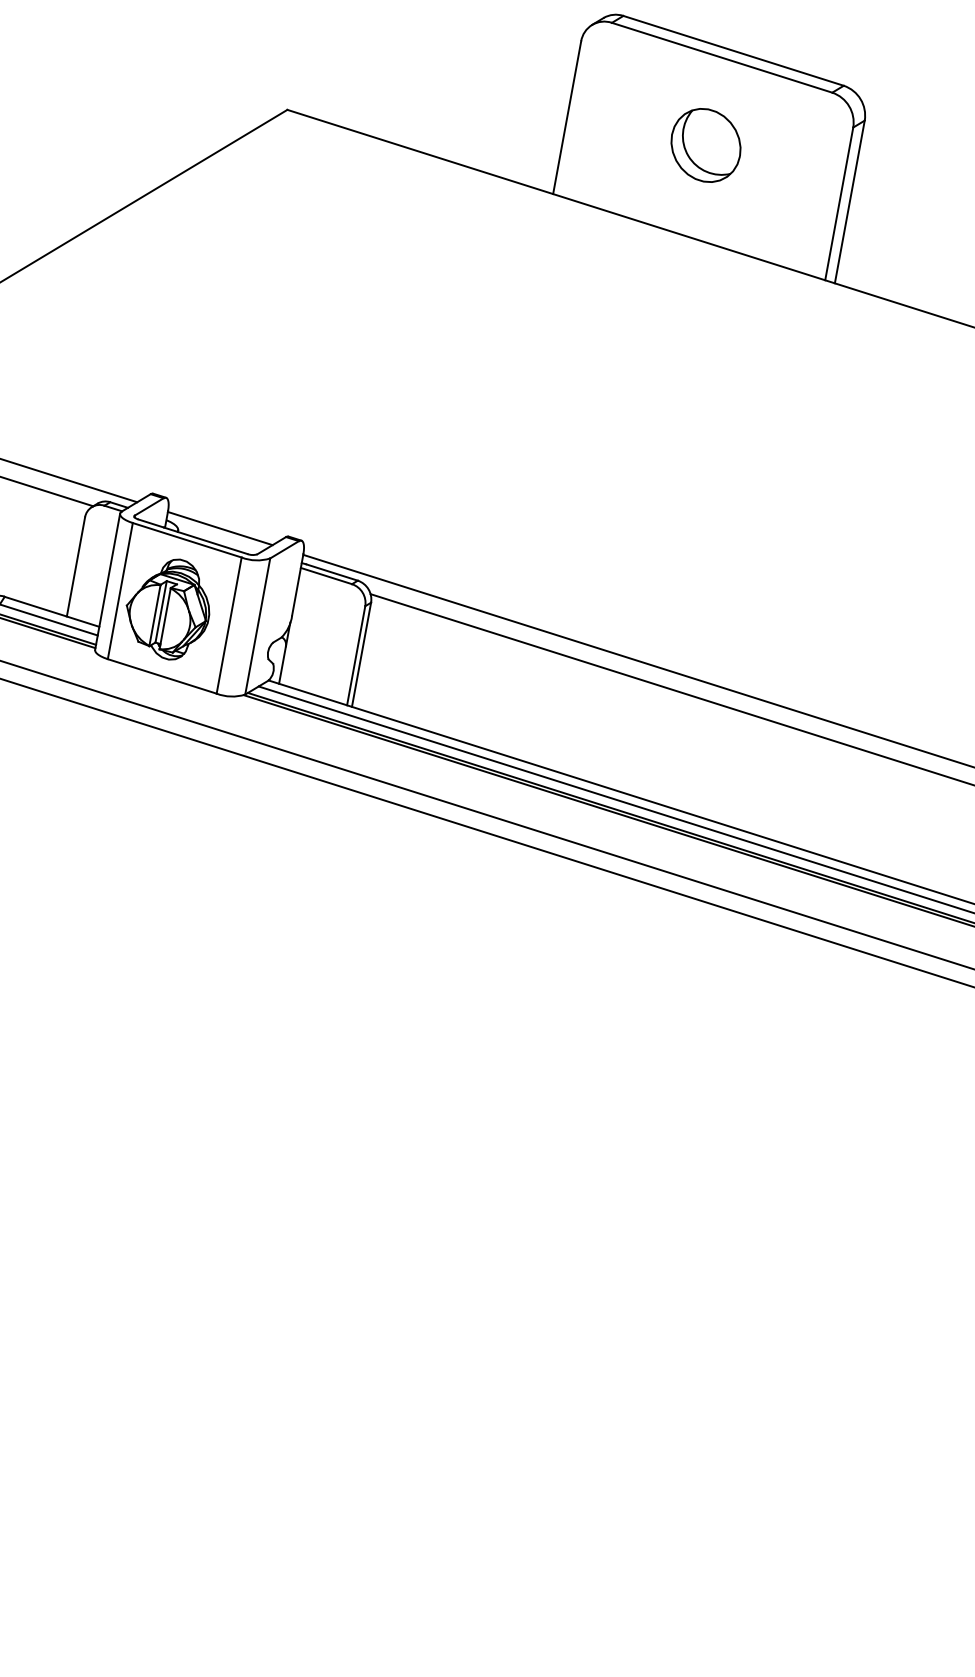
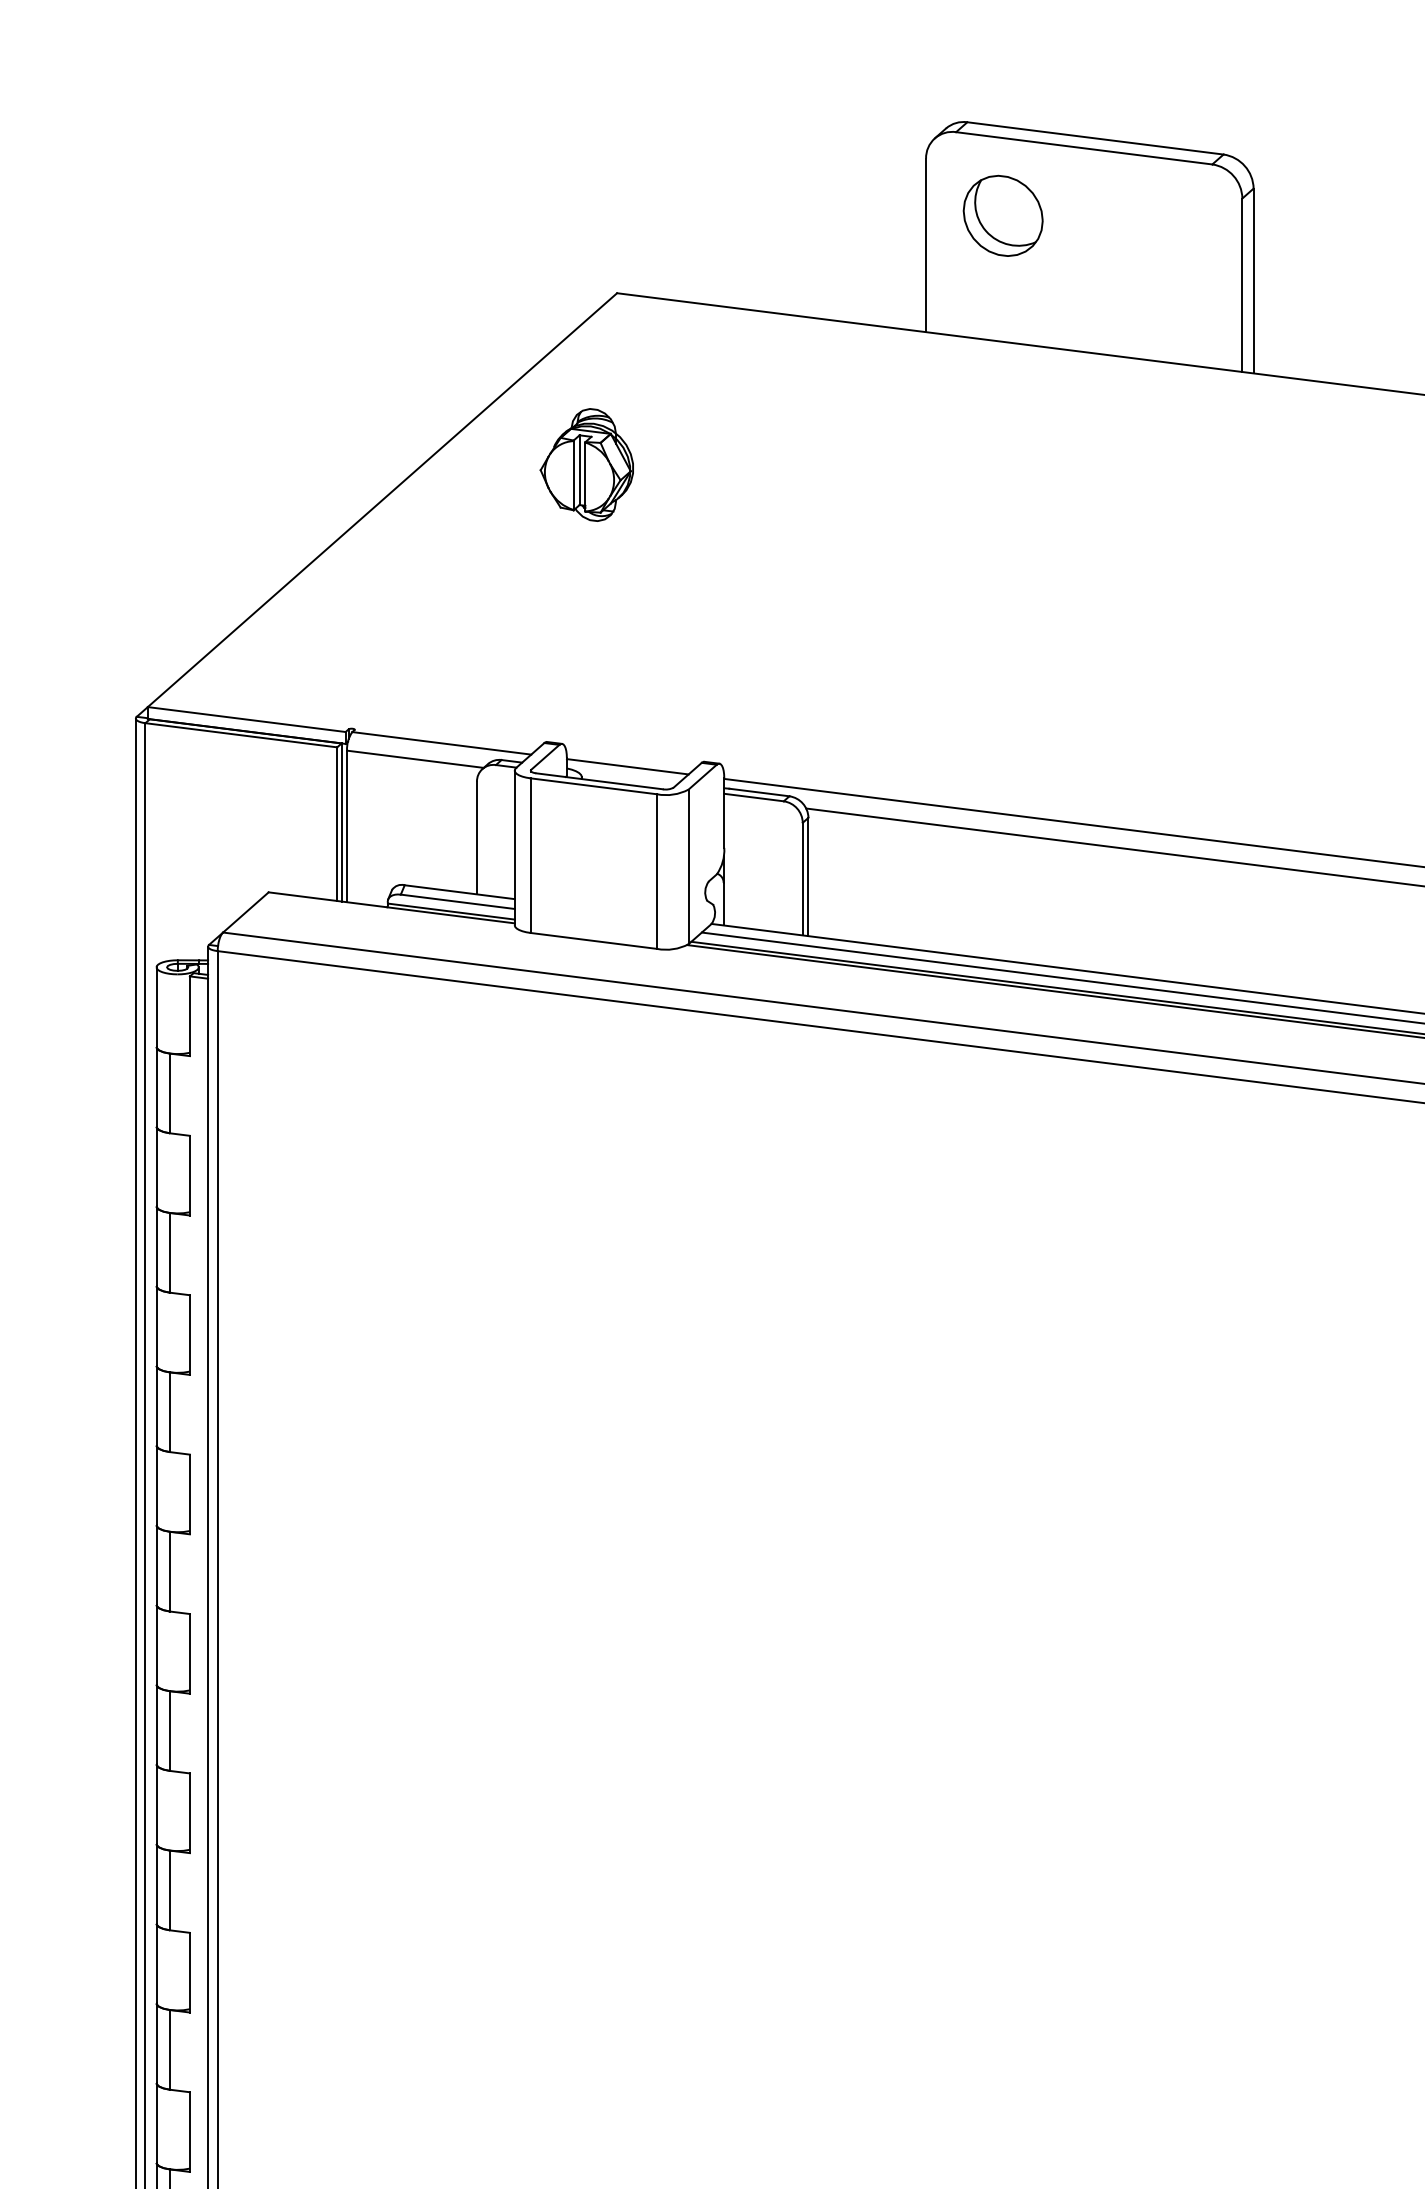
part: (705, 144) -> (1002, 215), moved
part: (168, 607) -> (586, 464), moved

